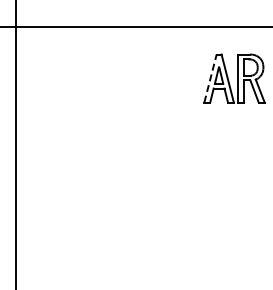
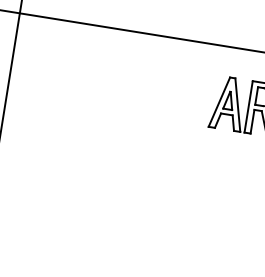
line: (210, 78) -> (219, 102), dashed -> solid

